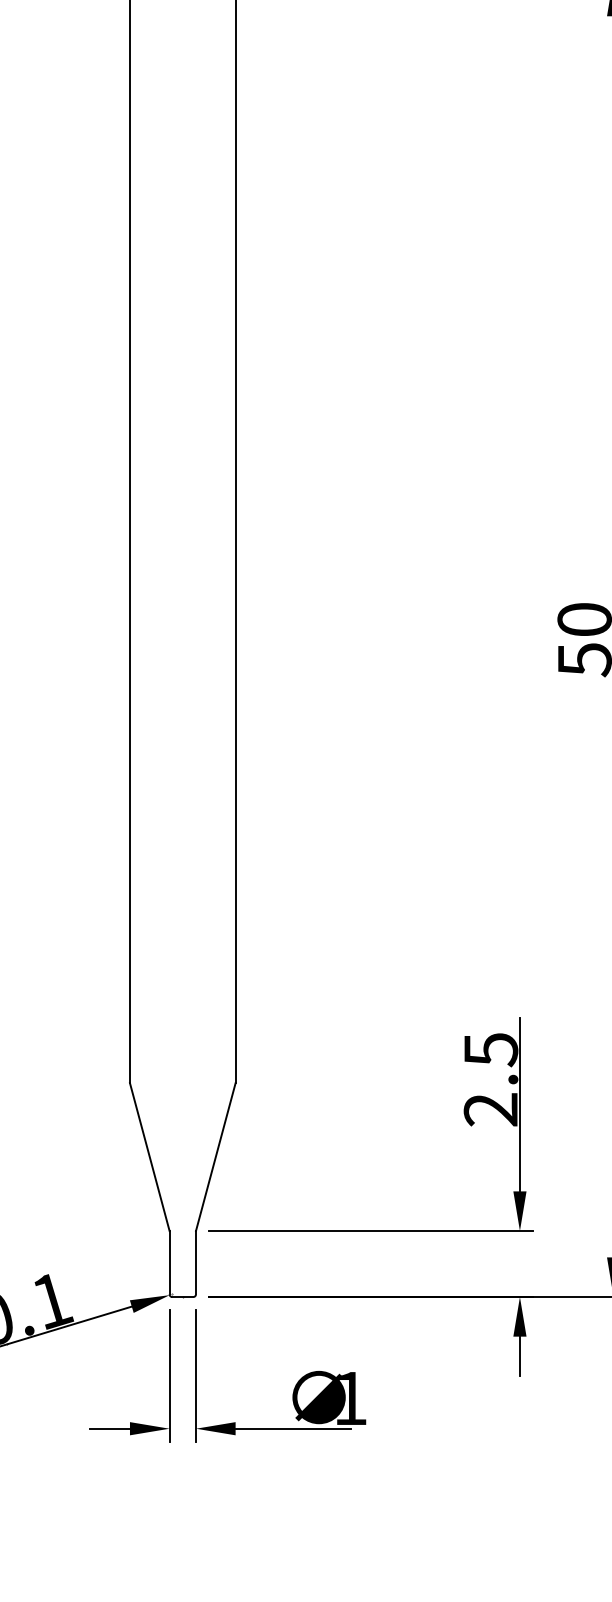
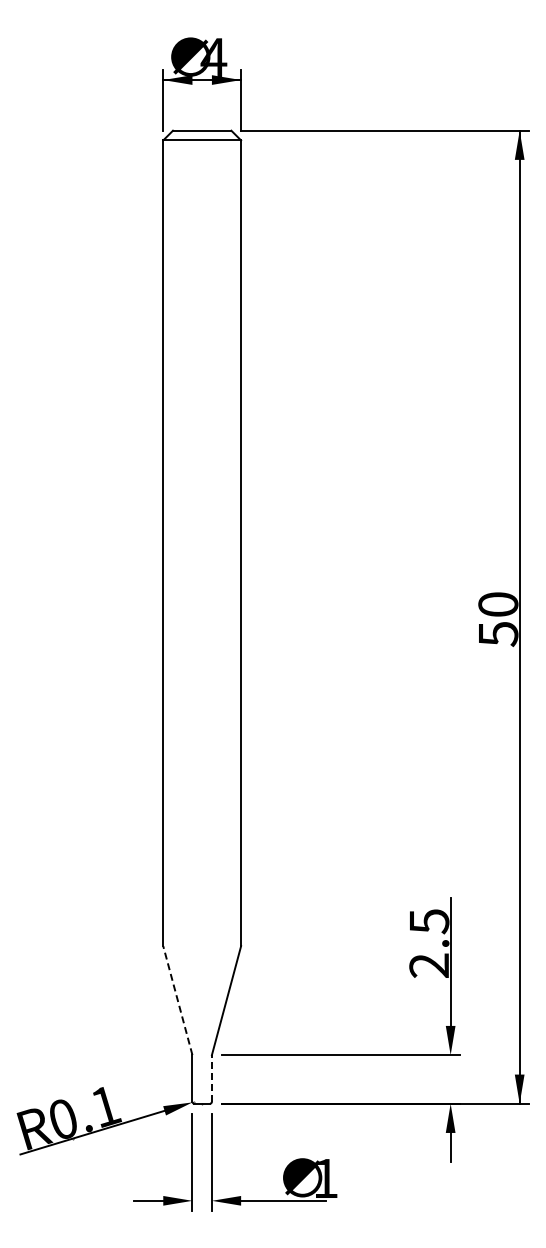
line: (149, 1156) -> (177, 1000), solid -> dashed
line: (195, 1261) -> (211, 1077), solid -> dashed

